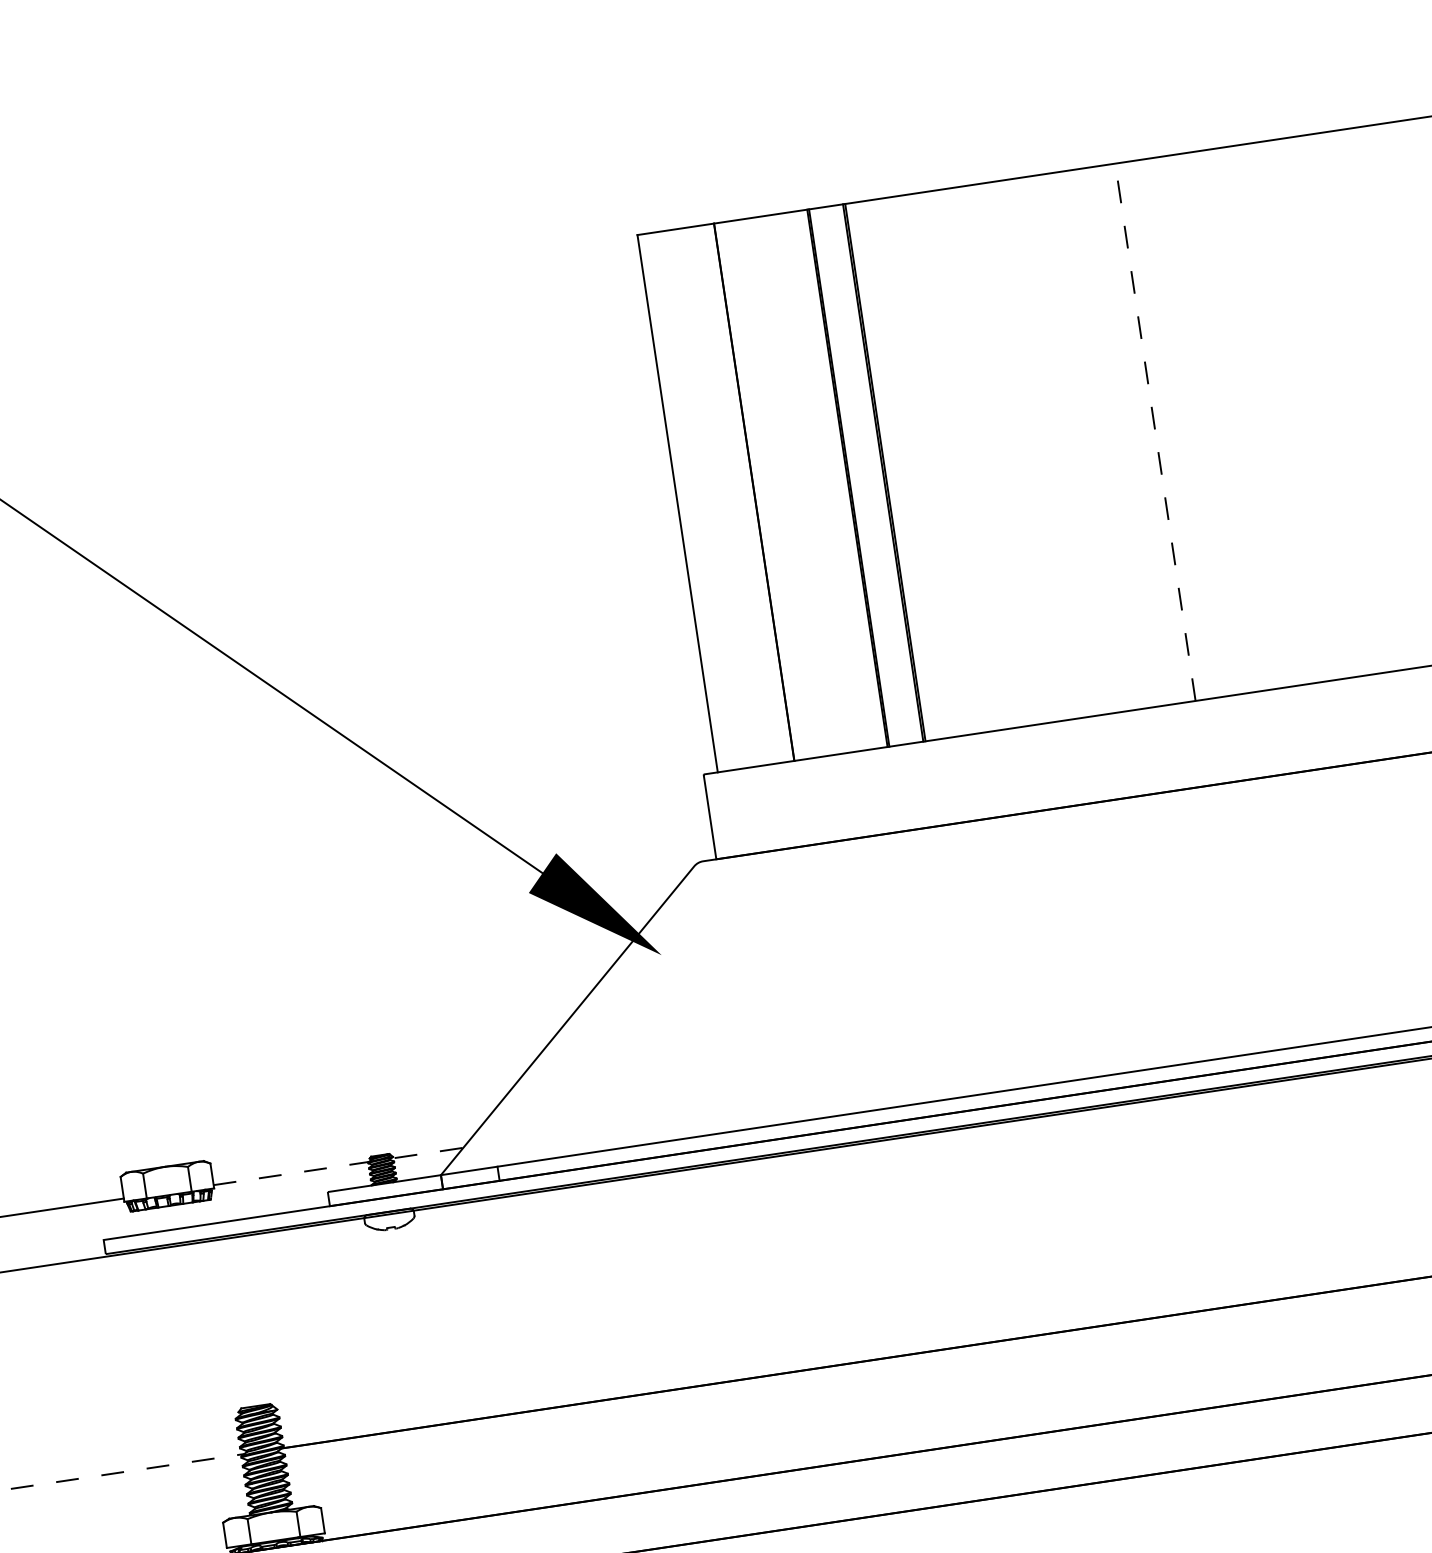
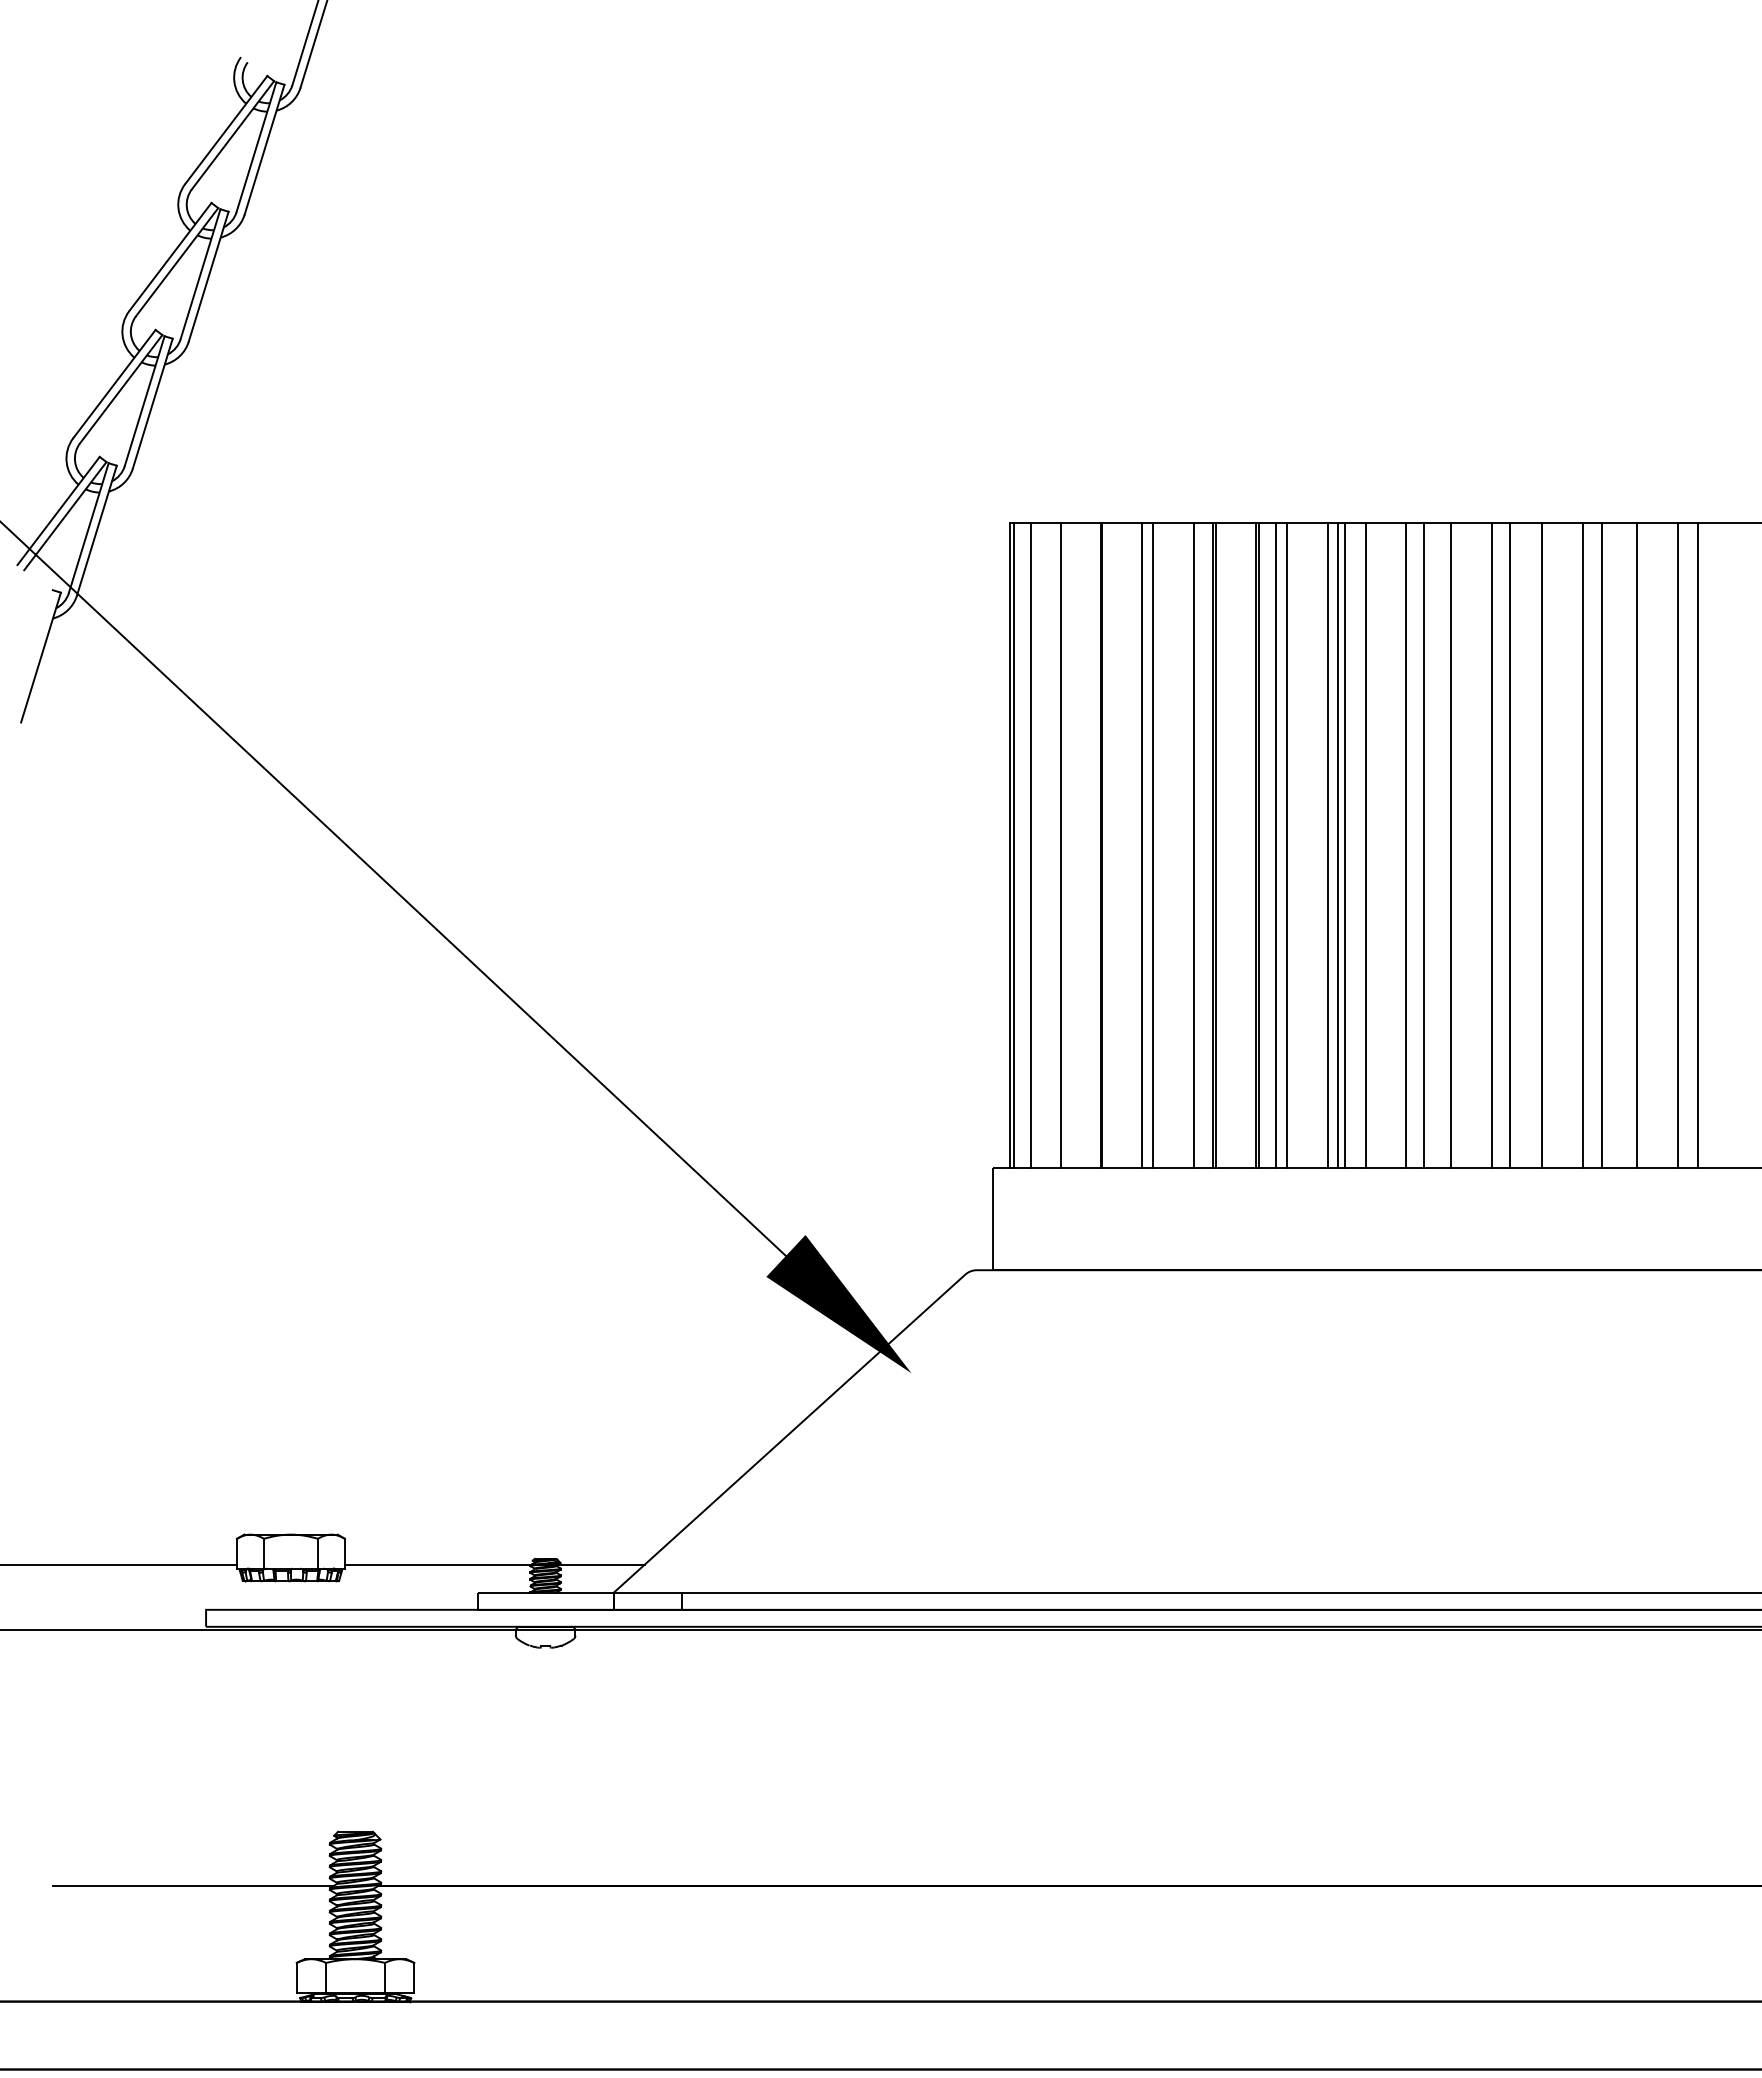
line: (1250, 417) -> (1697, 845), added
line: (1234, 420) -> (1678, 845), added
line: (1200, 425) -> (1637, 845), added
line: (1170, 429) -> (1601, 845), added
line: (1155, 432) -> (1583, 845), dashed -> solid
line: (1121, 437) -> (1542, 845), added
line: (1093, 441) -> (1509, 845), added
line: (1079, 443) -> (1492, 845), added
line: (1045, 448) -> (1451, 845), added
line: (1022, 452) -> (1423, 845), added
line: (1008, 454) -> (1406, 845), added
line: (974, 459) -> (1365, 845), added
line: (957, 461) -> (1345, 845), added
line: (951, 462) -> (1338, 845), added
line: (942, 463) -> (1327, 845), added
line: (908, 469) -> (1286, 845), added
line: (899, 470) -> (1276, 845), added
line: (831, 480) -> (1194, 845), added
line: (797, 485) -> (1153, 845), added
line: (788, 486) -> (1142, 845), added
line: (720, 497) -> (1060, 845), added
line: (695, 500) -> (1031, 845), added
line: (681, 502) -> (1014, 845), added
line: (338, 1166) -> (494, 1564), dashed -> solid
line: (128, 1471) -> (194, 1885), dashed -> solid

